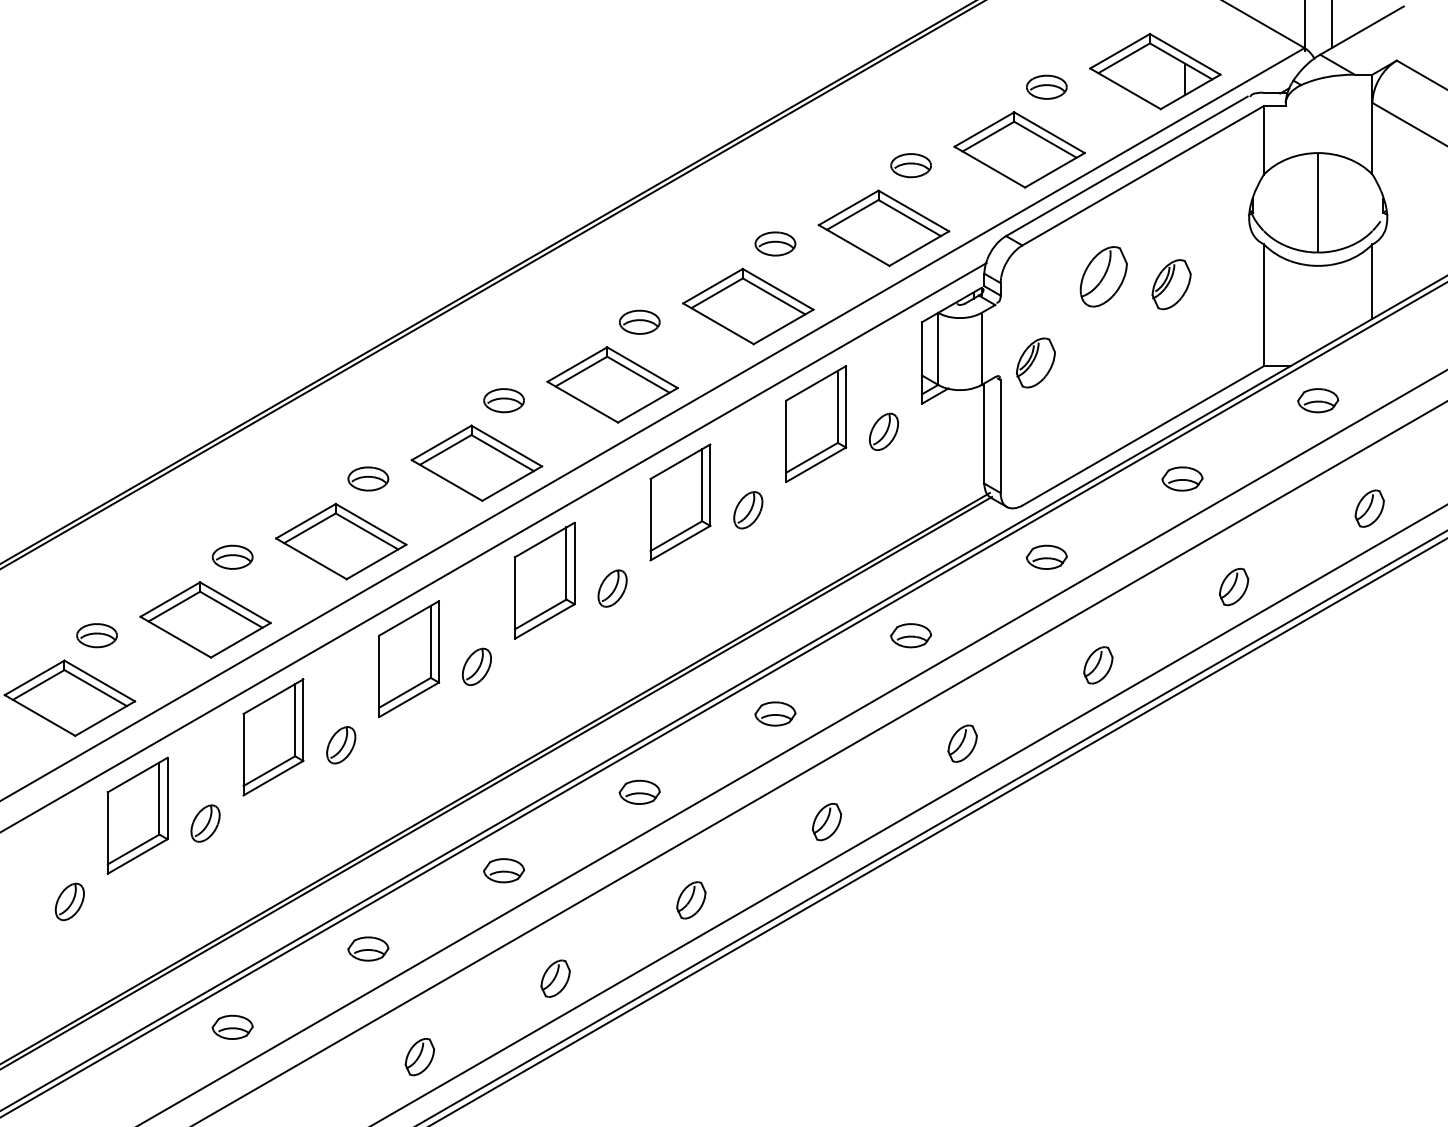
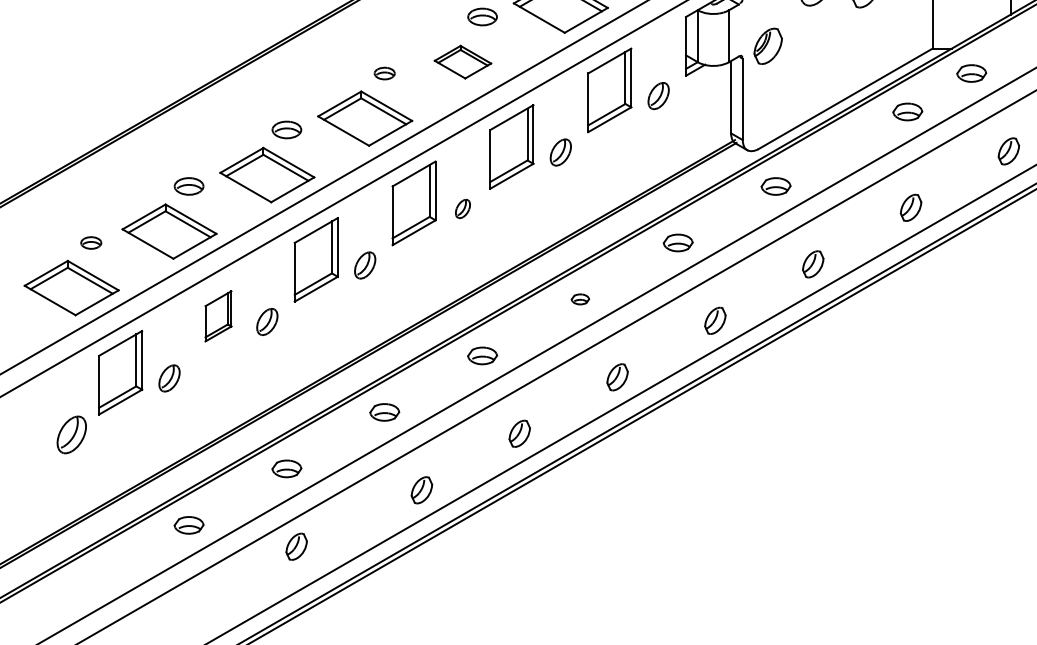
part: (612, 384) -> (462, 61), size x0.6
part: (503, 400) -> (384, 73), size x0.7
part: (1182, 478) -> (907, 111), moved
part: (612, 588) -> (462, 208), size x0.7
part: (96, 635) -> (90, 242), size x0.7
part: (775, 713) -> (580, 299), size x0.6
part: (273, 737) -> (218, 316), size x0.6
part: (69, 901) -> (71, 434), size x1.4
part: (419, 1057) -> (296, 547), moved

